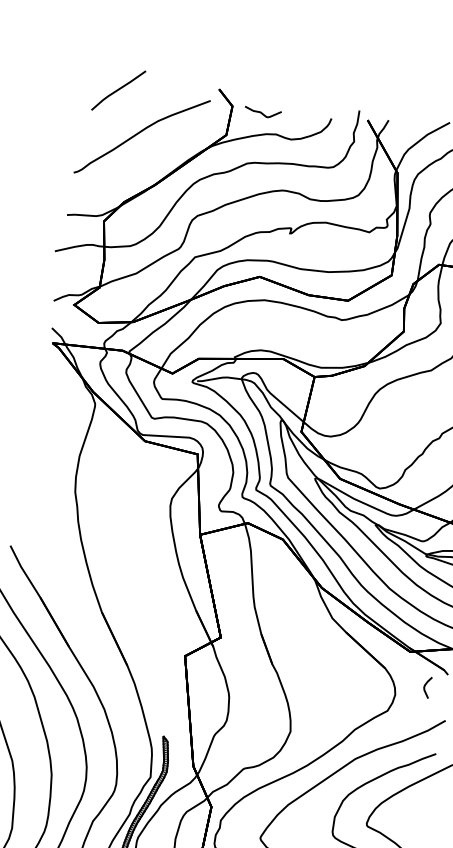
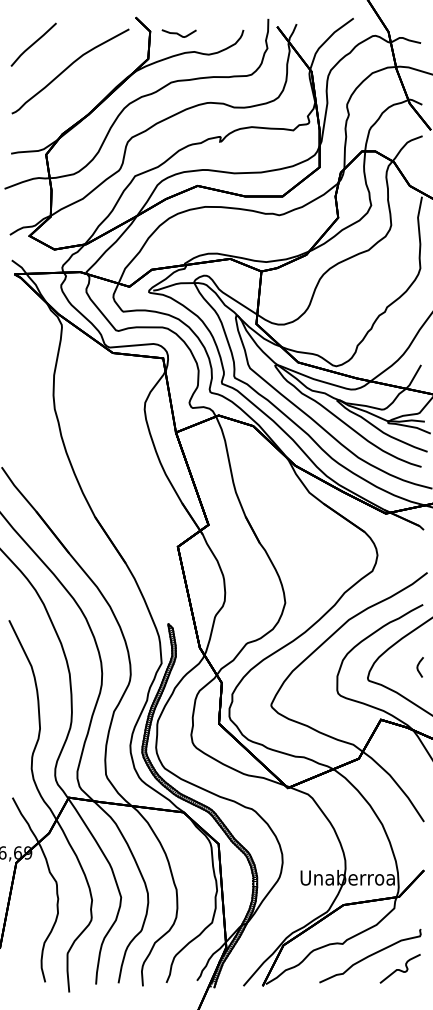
line: (118, 90) -> (33, 44), moved
part: (426, 687) -> (419, 667), moved

